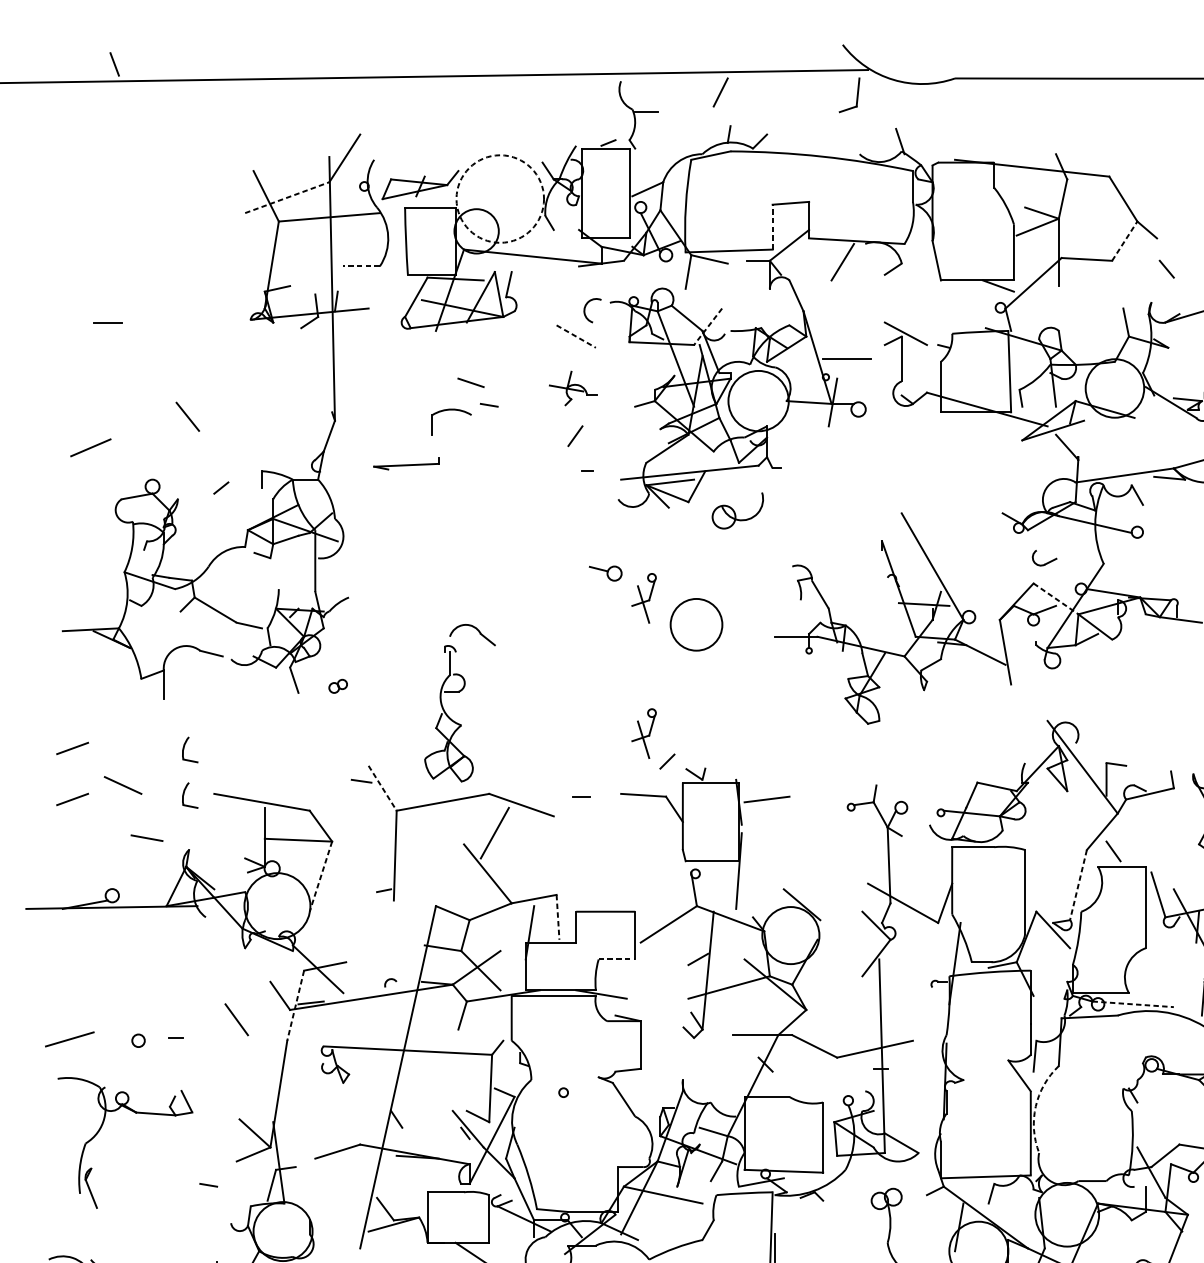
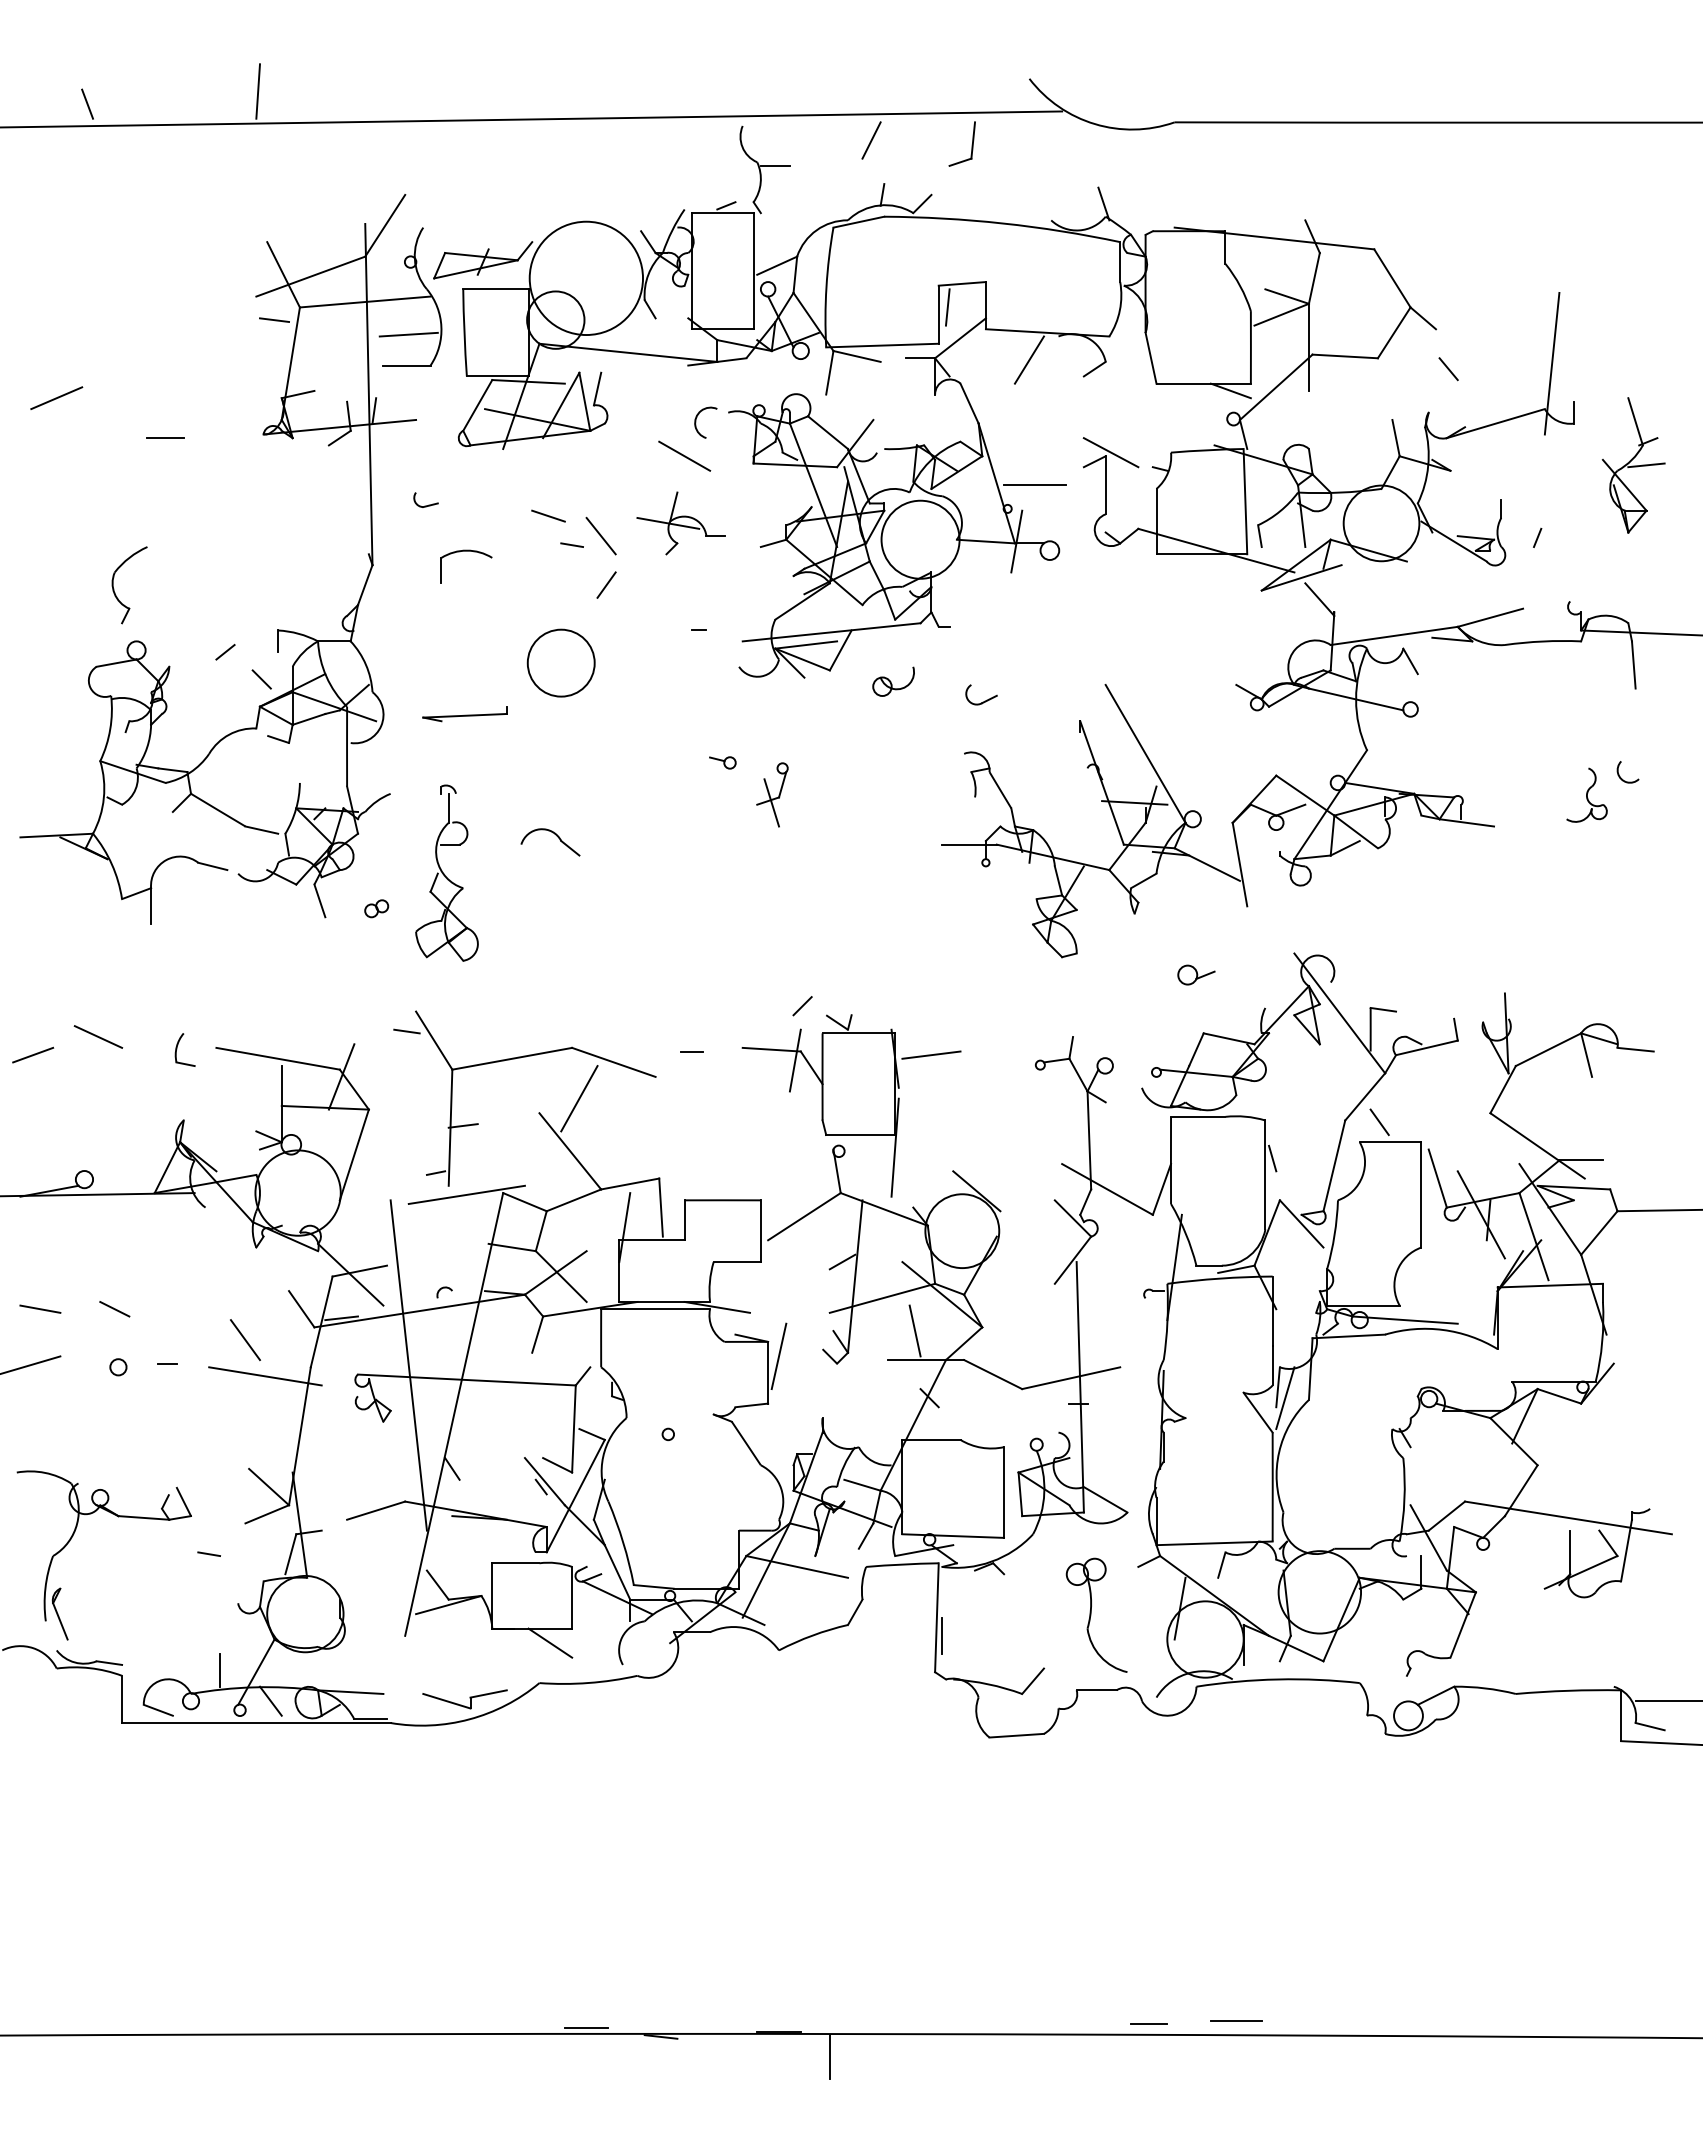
line: (246, 54) -> (258, 91), added
part: (856, 95) -> (971, 144), moved
line: (287, 197) -> (310, 276), dashed -> solid
circle: (500, 199) -> (586, 278), dashed -> solid
line: (779, 221) -> (947, 307), added
line: (772, 226) -> (938, 314), dashed -> solid
line: (259, 230) -> (274, 319), added
line: (1124, 240) -> (1394, 332), dashed -> solid
line: (362, 242) -> (408, 334), added
line: (361, 266) -> (406, 365), dashed -> solid
line: (107, 322) -> (165, 437), moved
line: (708, 326) -> (855, 443), dashed -> solid
line: (576, 336) -> (685, 456), dashed -> solid
part: (375, 369) -> (425, 499), added
part: (573, 388) -> (680, 523), size x1.43
part: (451, 410) -> (466, 551), moved
line: (187, 416) -> (600, 535), moved
line: (575, 435) -> (606, 584), moved
part: (135, 438) -> (114, 588), added
line: (90, 447) -> (56, 397), moved
part: (406, 464) -> (464, 714), moved
line: (249, 509) -> (261, 679), added
part: (737, 510) -> (893, 681), size x0.62
part: (1047, 562) -> (985, 700), moved
part: (605, 573) -> (722, 762), size x0.62
line: (1056, 598) -> (1305, 795), dashed -> solid
circle: (695, 624) -> (560, 662), moved
part: (448, 713) -> (446, 872), moved
part: (644, 733) -> (772, 969), removed
part: (971, 737) -> (1196, 974), added
line: (72, 747) -> (33, 988), removed
part: (184, 749) -> (177, 990), removed
line: (382, 788) -> (434, 1041), dashed -> solid
line: (661, 803) -> (794, 1060), added
line: (310, 816) -> (341, 1076), added
line: (147, 837) -> (40, 1308), moved
line: (404, 853) -> (462, 1125), added
line: (321, 876) -> (354, 1154), dashed -> solid
line: (1030, 879) -> (1272, 1158), added
line: (1078, 884) -> (1334, 1165), dashed -> solid
line: (407, 907) -> (466, 1194), added
line: (558, 918) -> (661, 1208), dashed -> solid
line: (617, 959) -> (737, 1262), dashed -> solid
line: (135, 995) -> (114, 1308), added
line: (1133, 1004) -> (1405, 1320), dashed -> solid
line: (295, 1005) -> (321, 1321), dashed -> solid
line: (753, 1012) -> (914, 1330), added
line: (648, 1032) -> (778, 1356), added
line: (362, 1039) -> (408, 1365), added
line: (252, 1047) -> (265, 1376), added
line: (1040, 1064) -> (1285, 1398), added
arc: (1036, 1106) -> (1279, 1452), dashed -> solid
part: (101, 1128) -> (73, 1536), moved

